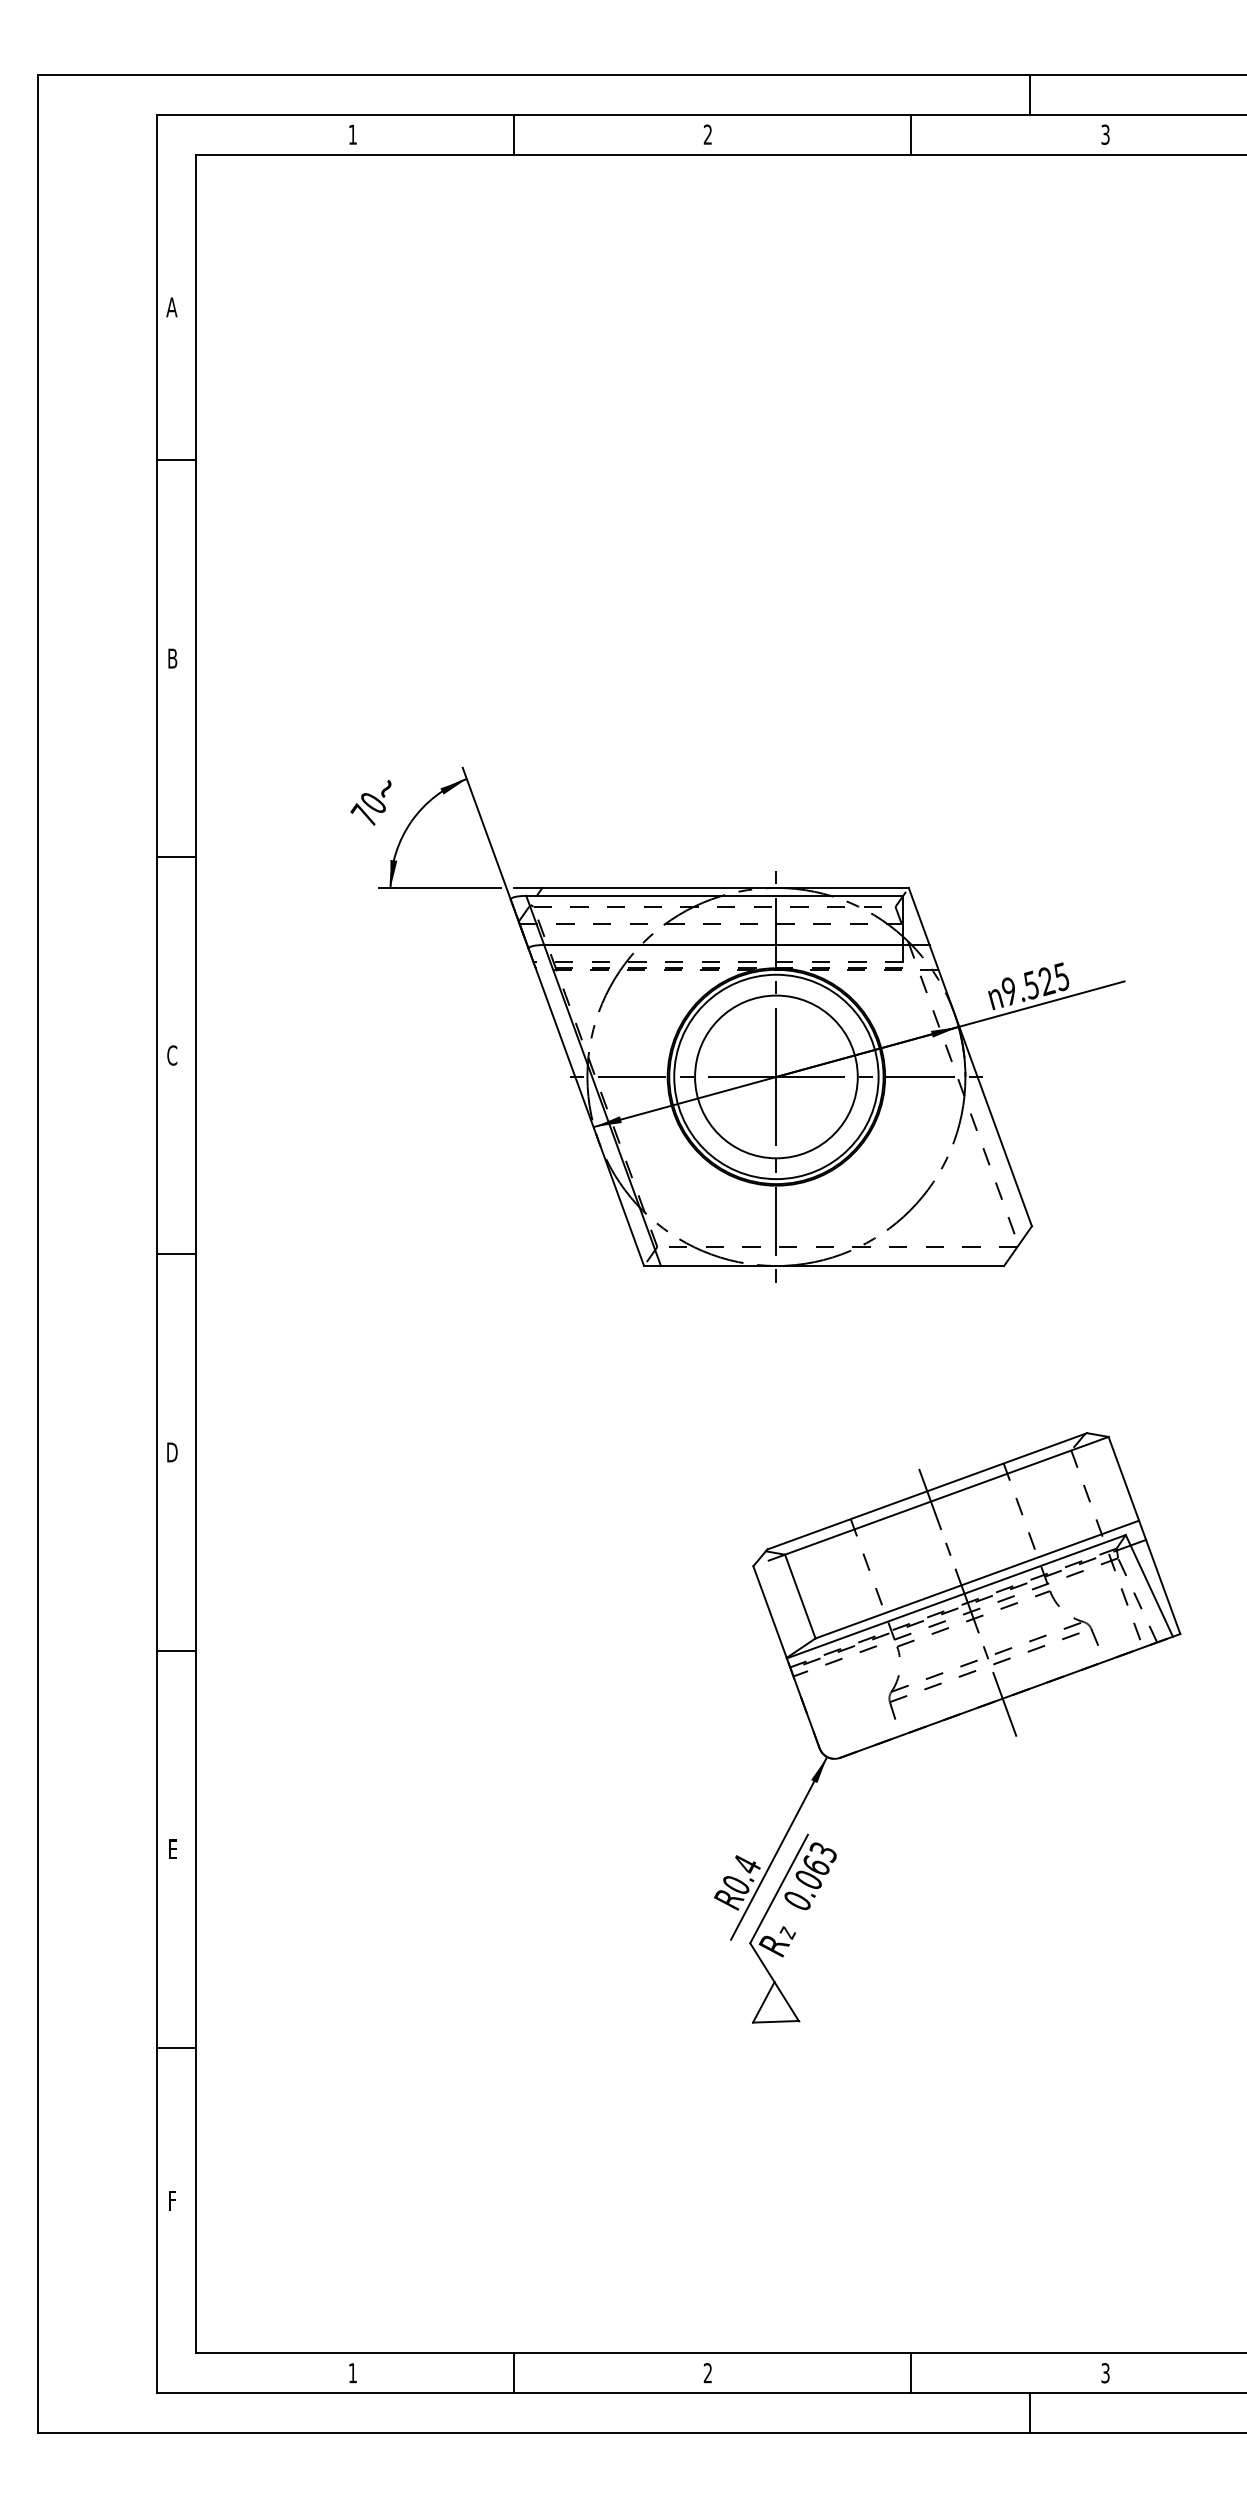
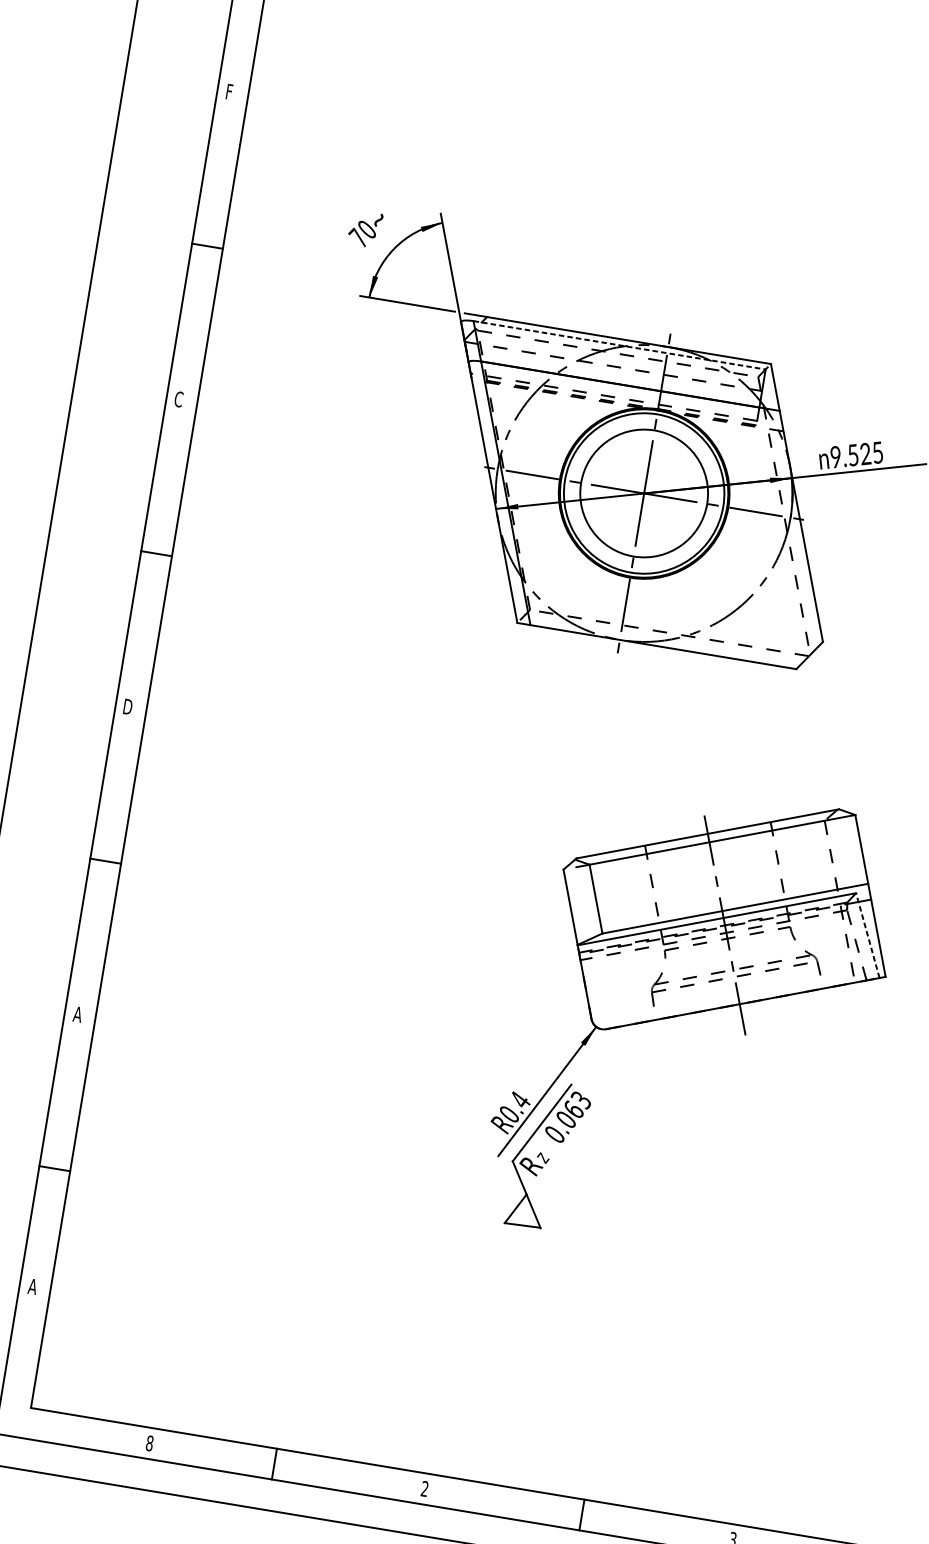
text: (172, 658) -> (229, 91), B -> F
line: (714, 895) -> (619, 344), solid -> dashed
line: (1149, 1585) -> (867, 935), solid -> dashed
text: (172, 1849) -> (77, 1014), E -> A
text: (172, 2200) -> (32, 1286), F -> A
text: (352, 2373) -> (149, 1443), 1 -> 8

